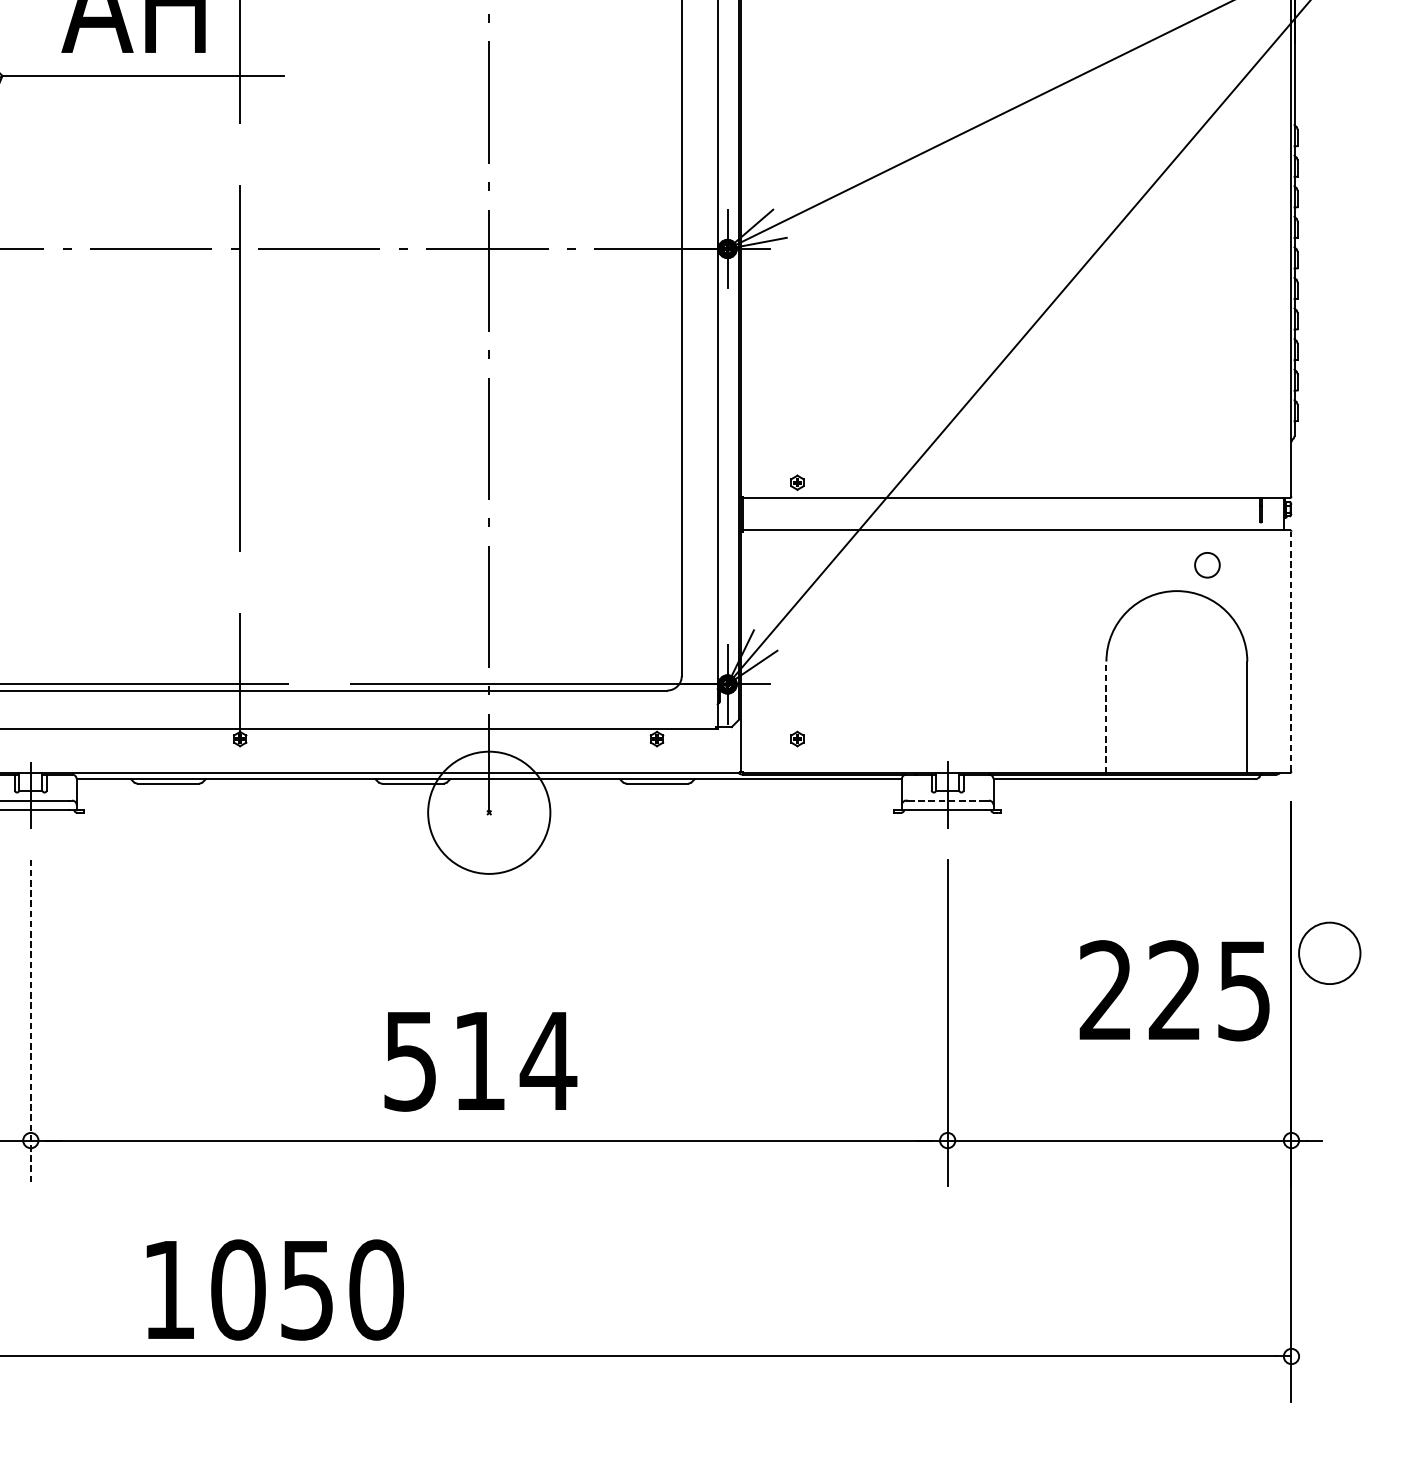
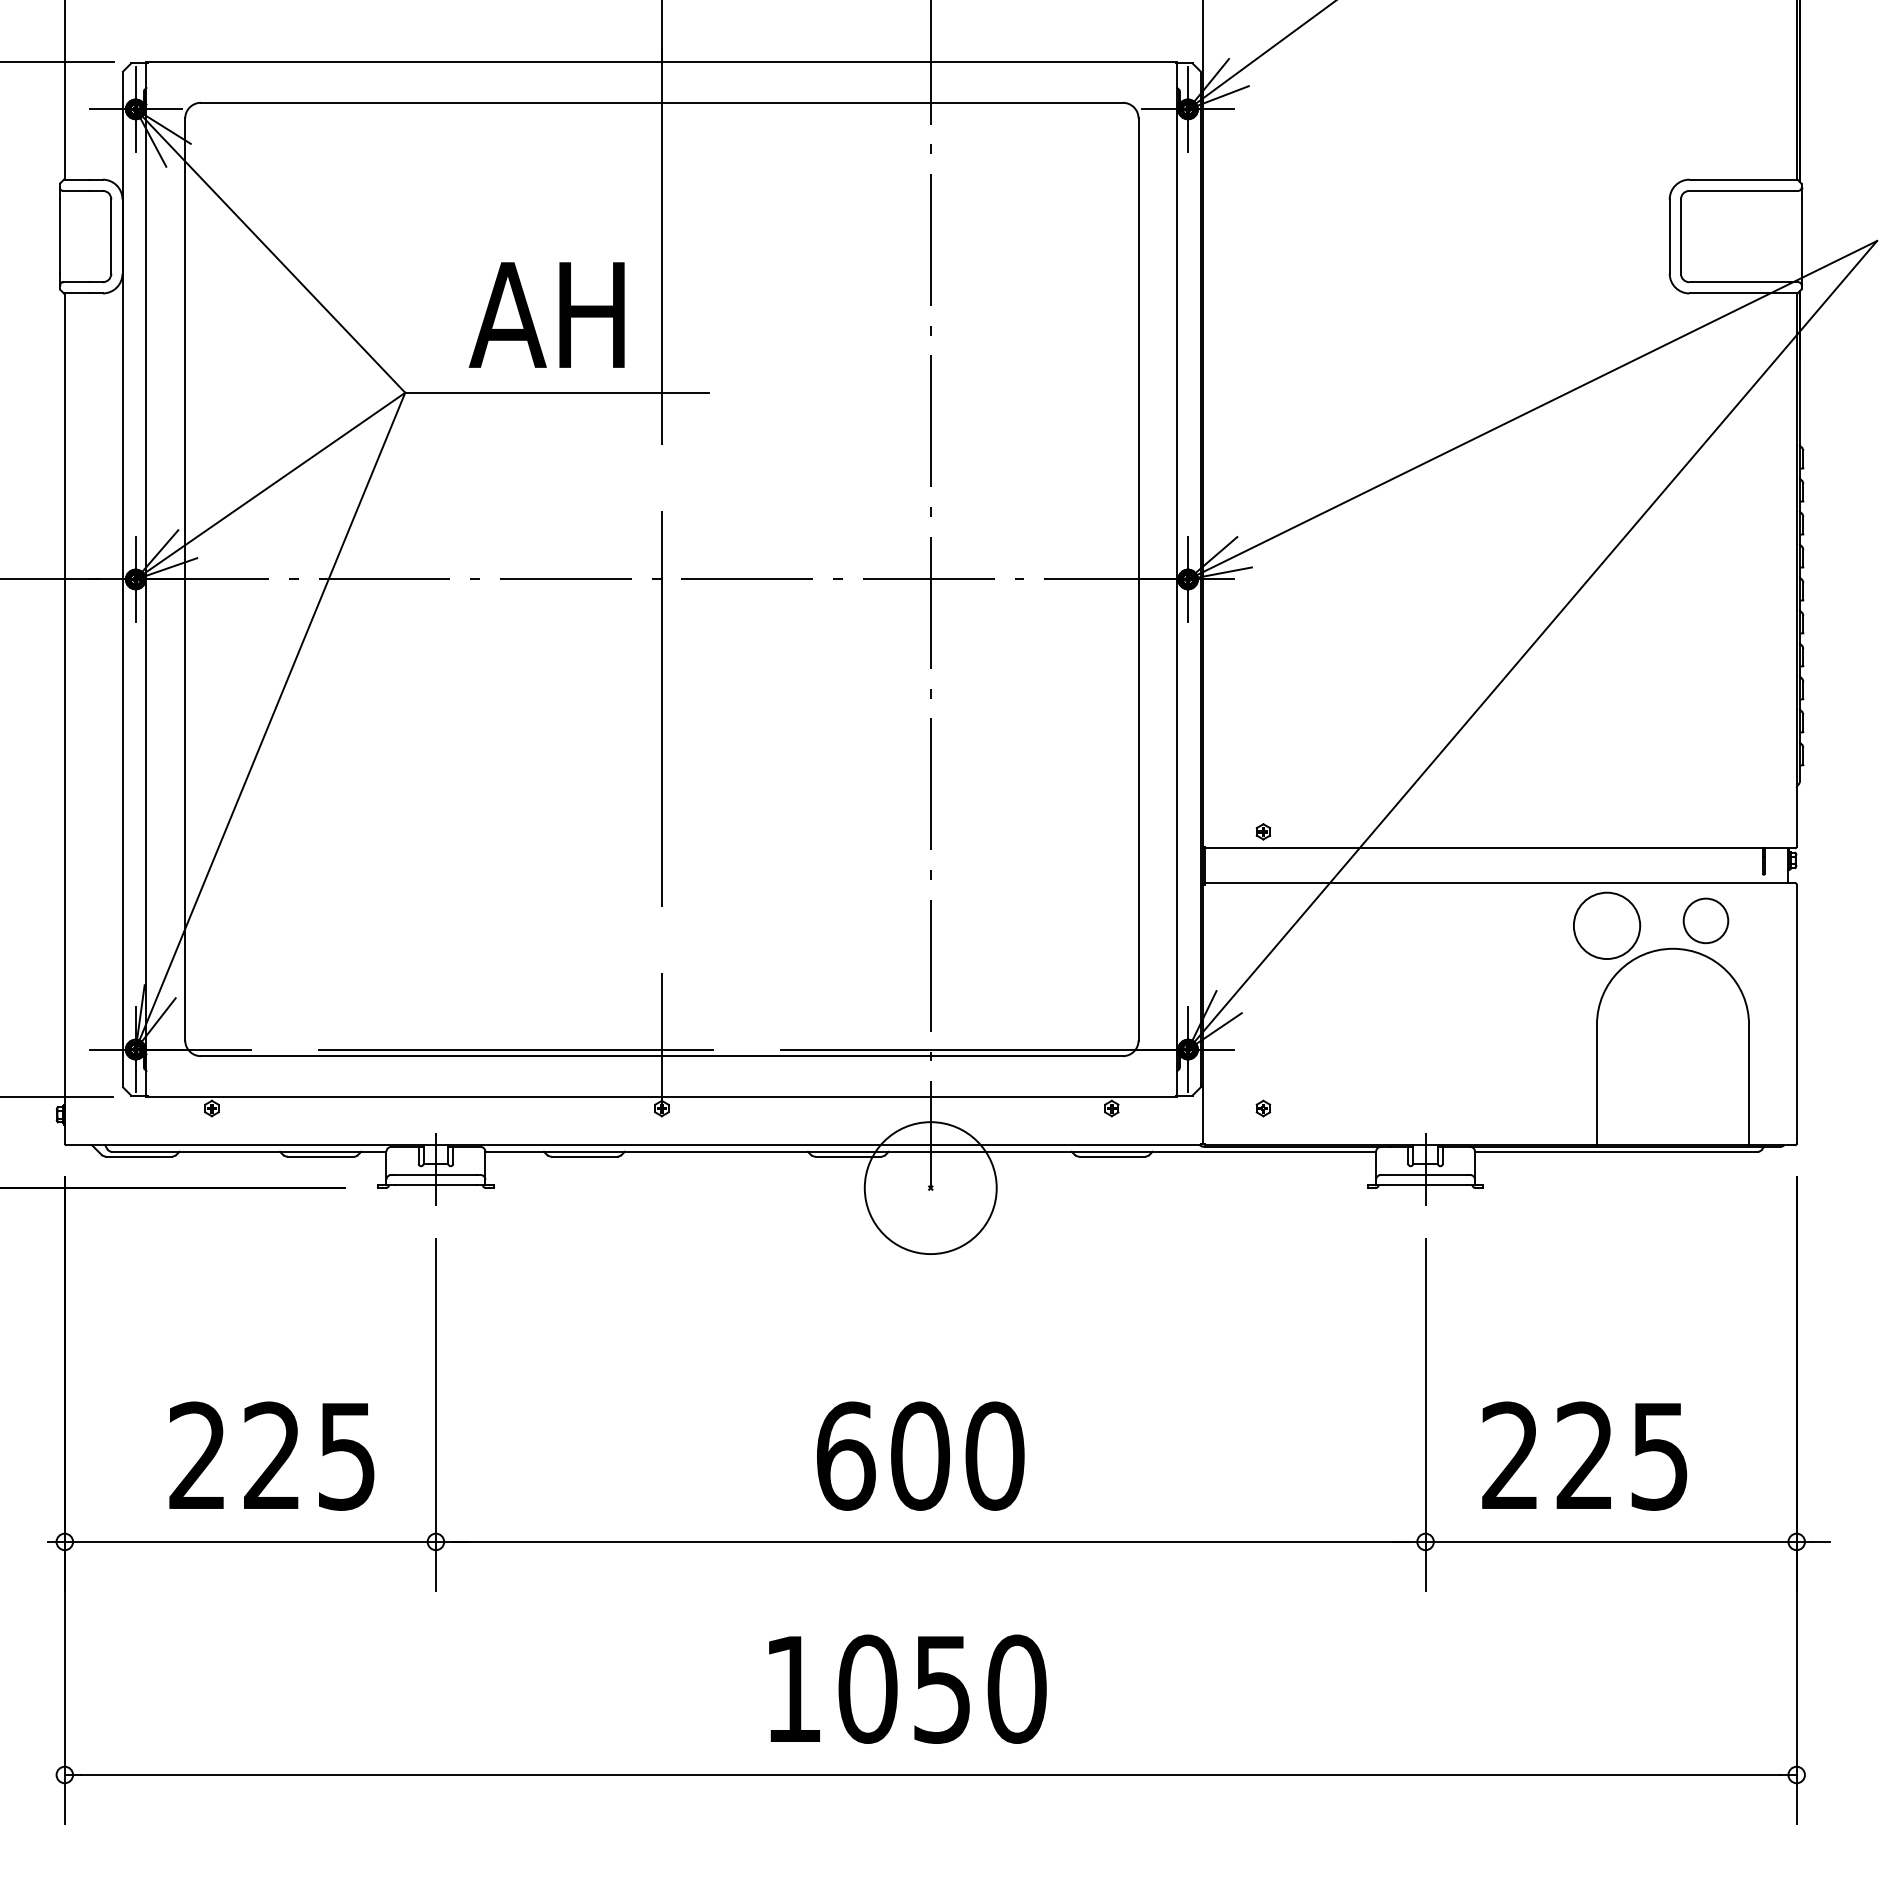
circle: (1206, 564) -> (1705, 920), size x1.67
line: (1291, 651) -> (1796, 1013), dashed -> solid
line: (1106, 716) -> (1596, 1084), dashed -> solid
line: (947, 800) -> (1425, 1174), dashed -> solid
circle: (1330, 953) -> (1607, 925), moved
text: (1174, 990) -> (1584, 1455), moved
line: (30, 1023) -> (435, 1415), dashed -> solid
text: (480, 1060) -> (921, 1455), 514 -> 600
text: (275, 1289) -> (907, 1688), moved

